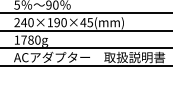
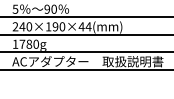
text: (90, 22) -> (88, 26), 240×190×45(mm) -> 240×190×44(mm)

